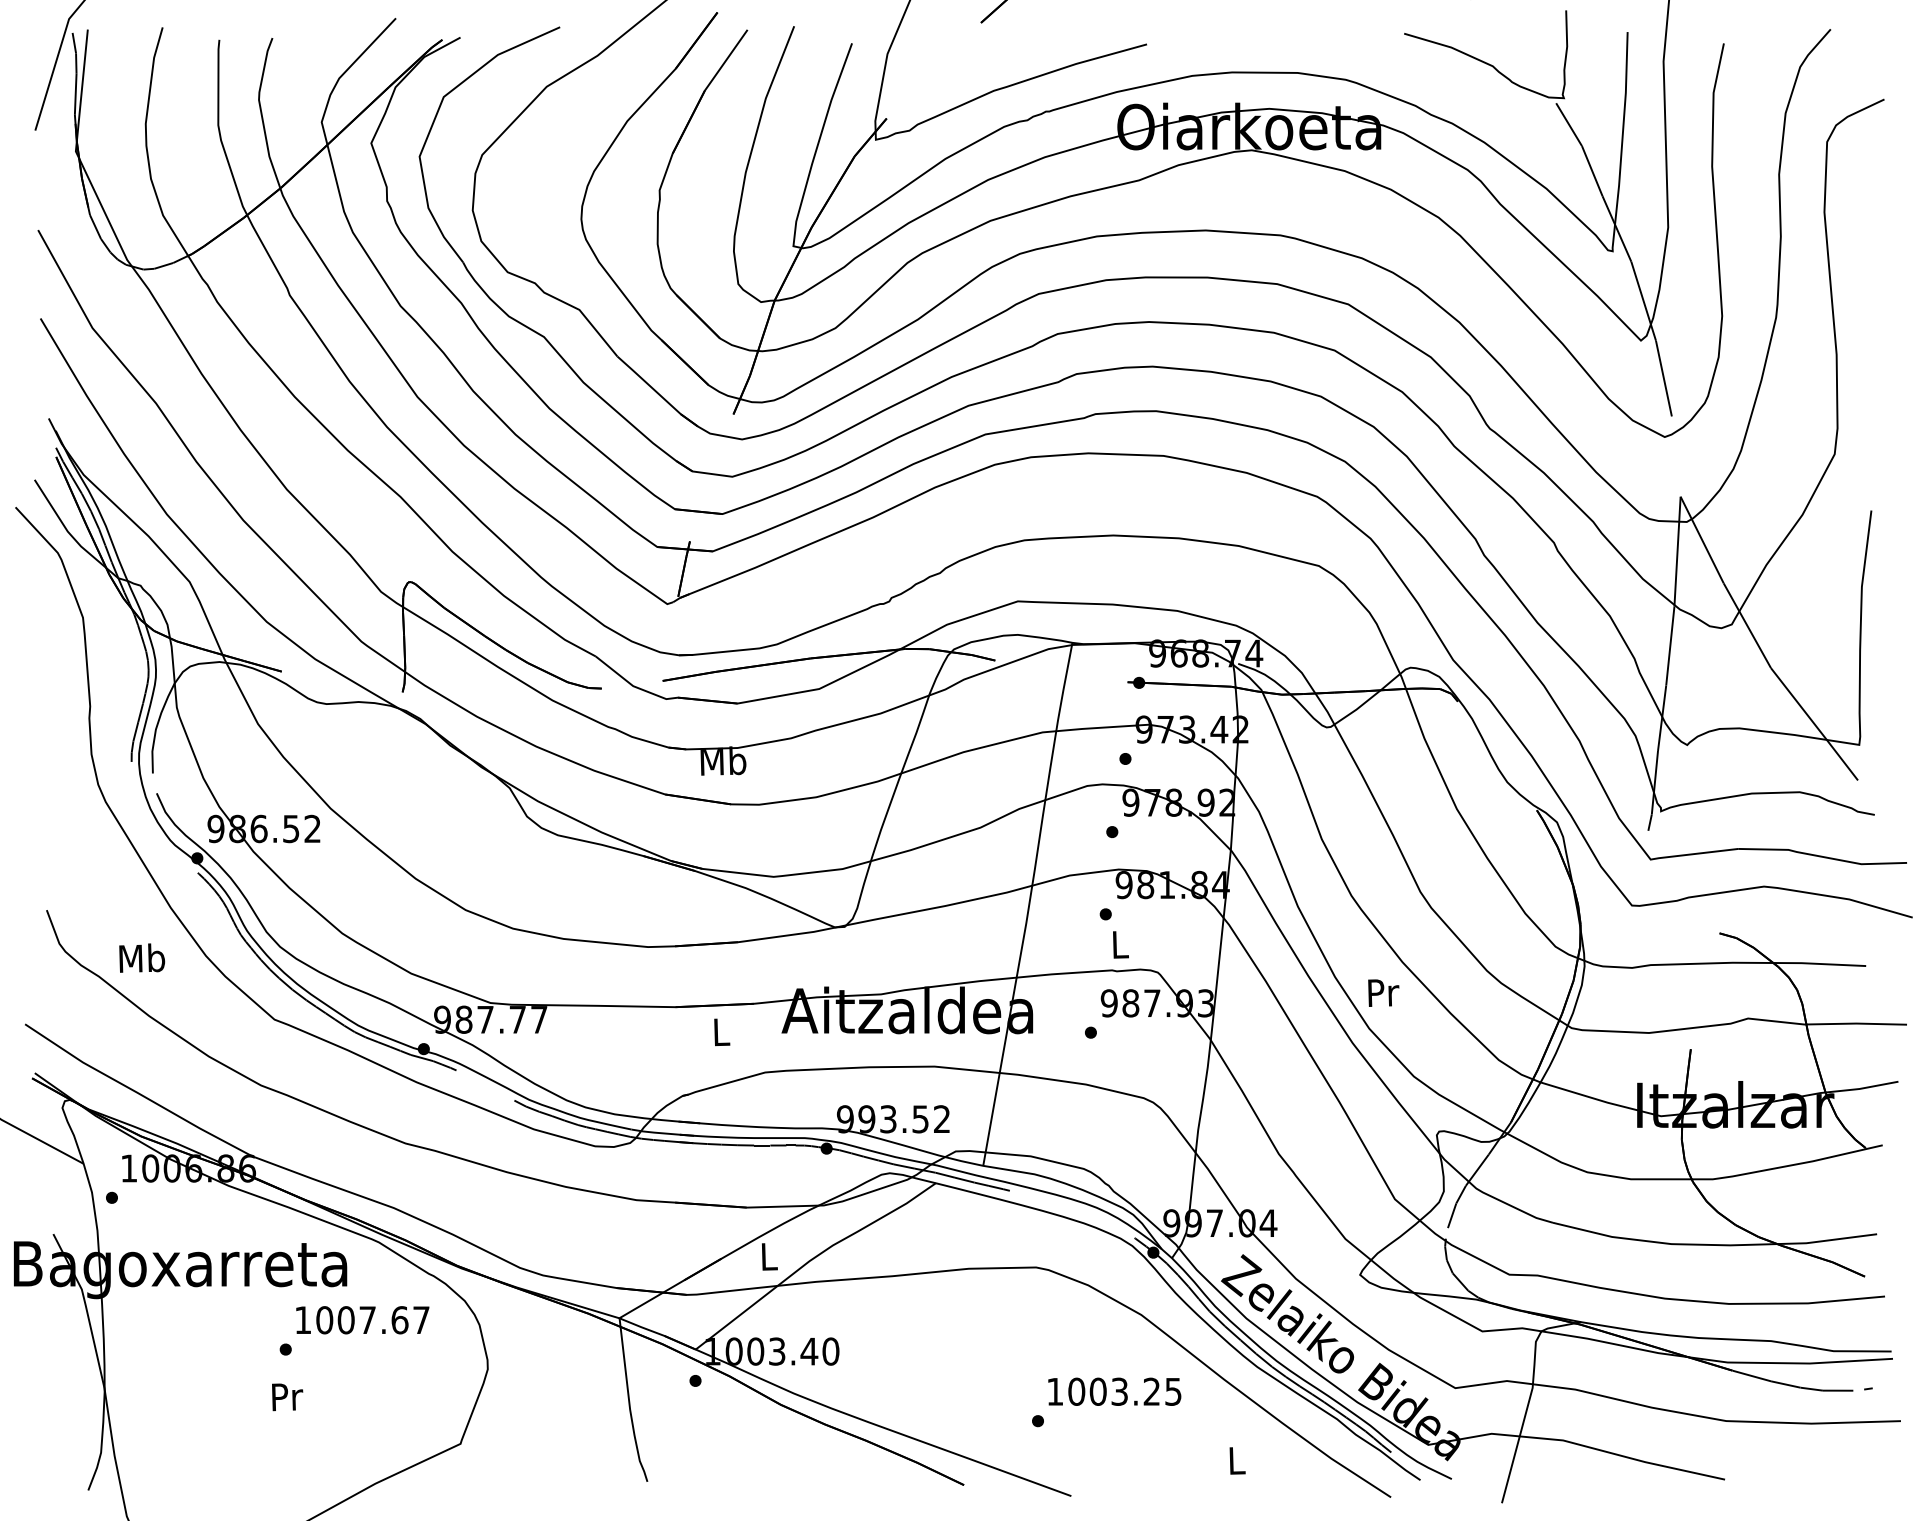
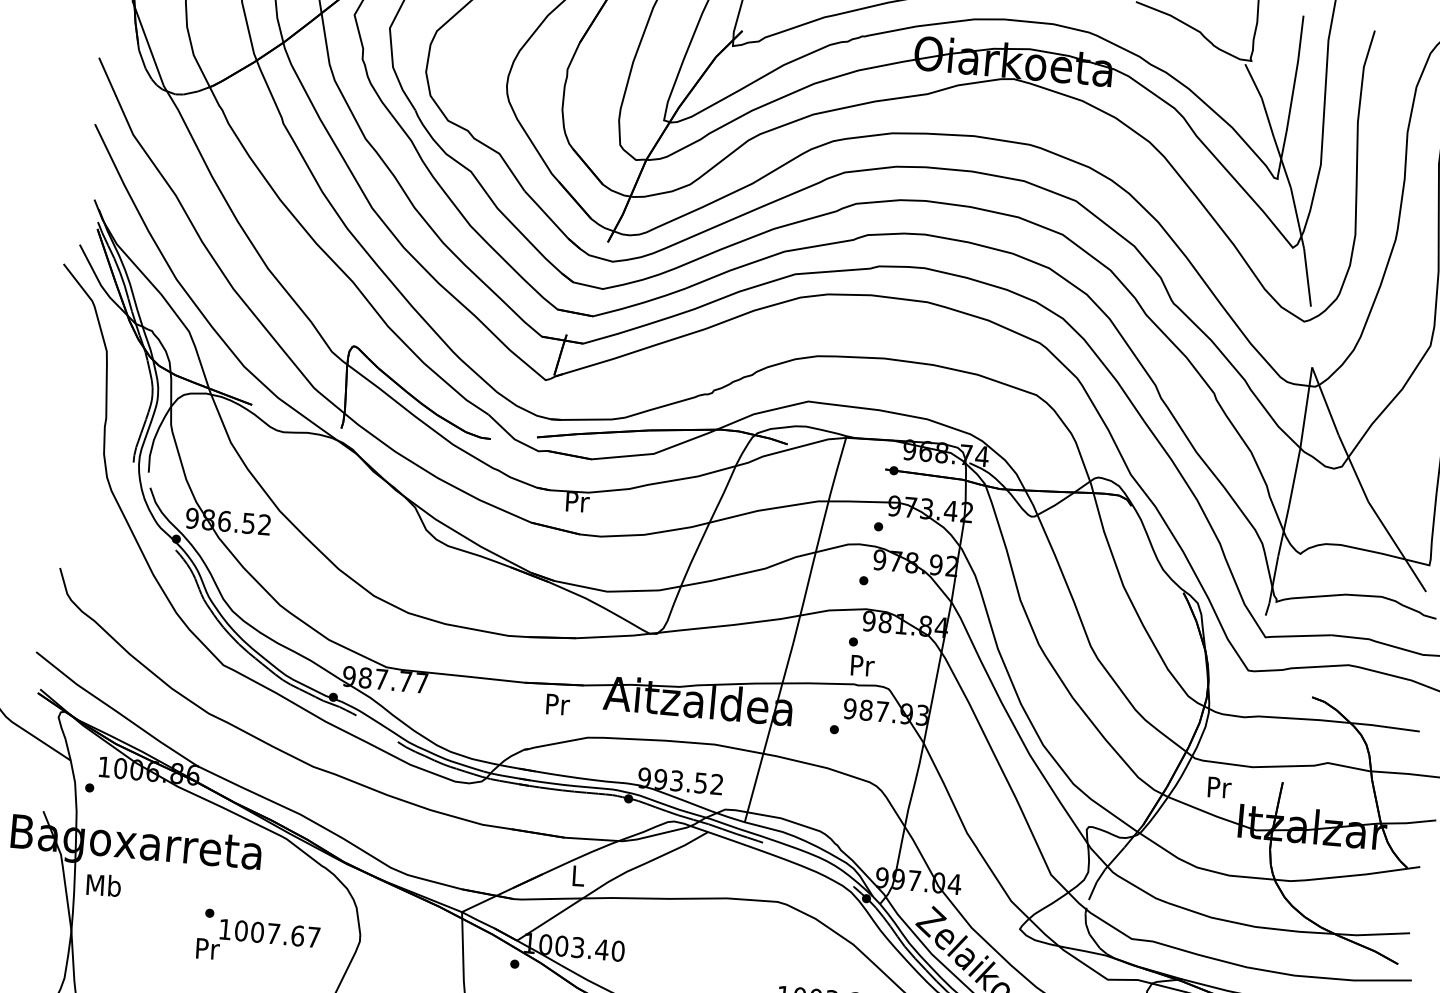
text: (723, 760) -> (577, 501), Mb -> Pr
text: (1120, 944) -> (862, 665), L -> Pr
text: (142, 957) -> (104, 884), moved
text: (1383, 992) -> (1219, 787), moved
text: (721, 1032) -> (557, 704), L -> Pr
text: (362, 1320) -> (269, 933), moved

